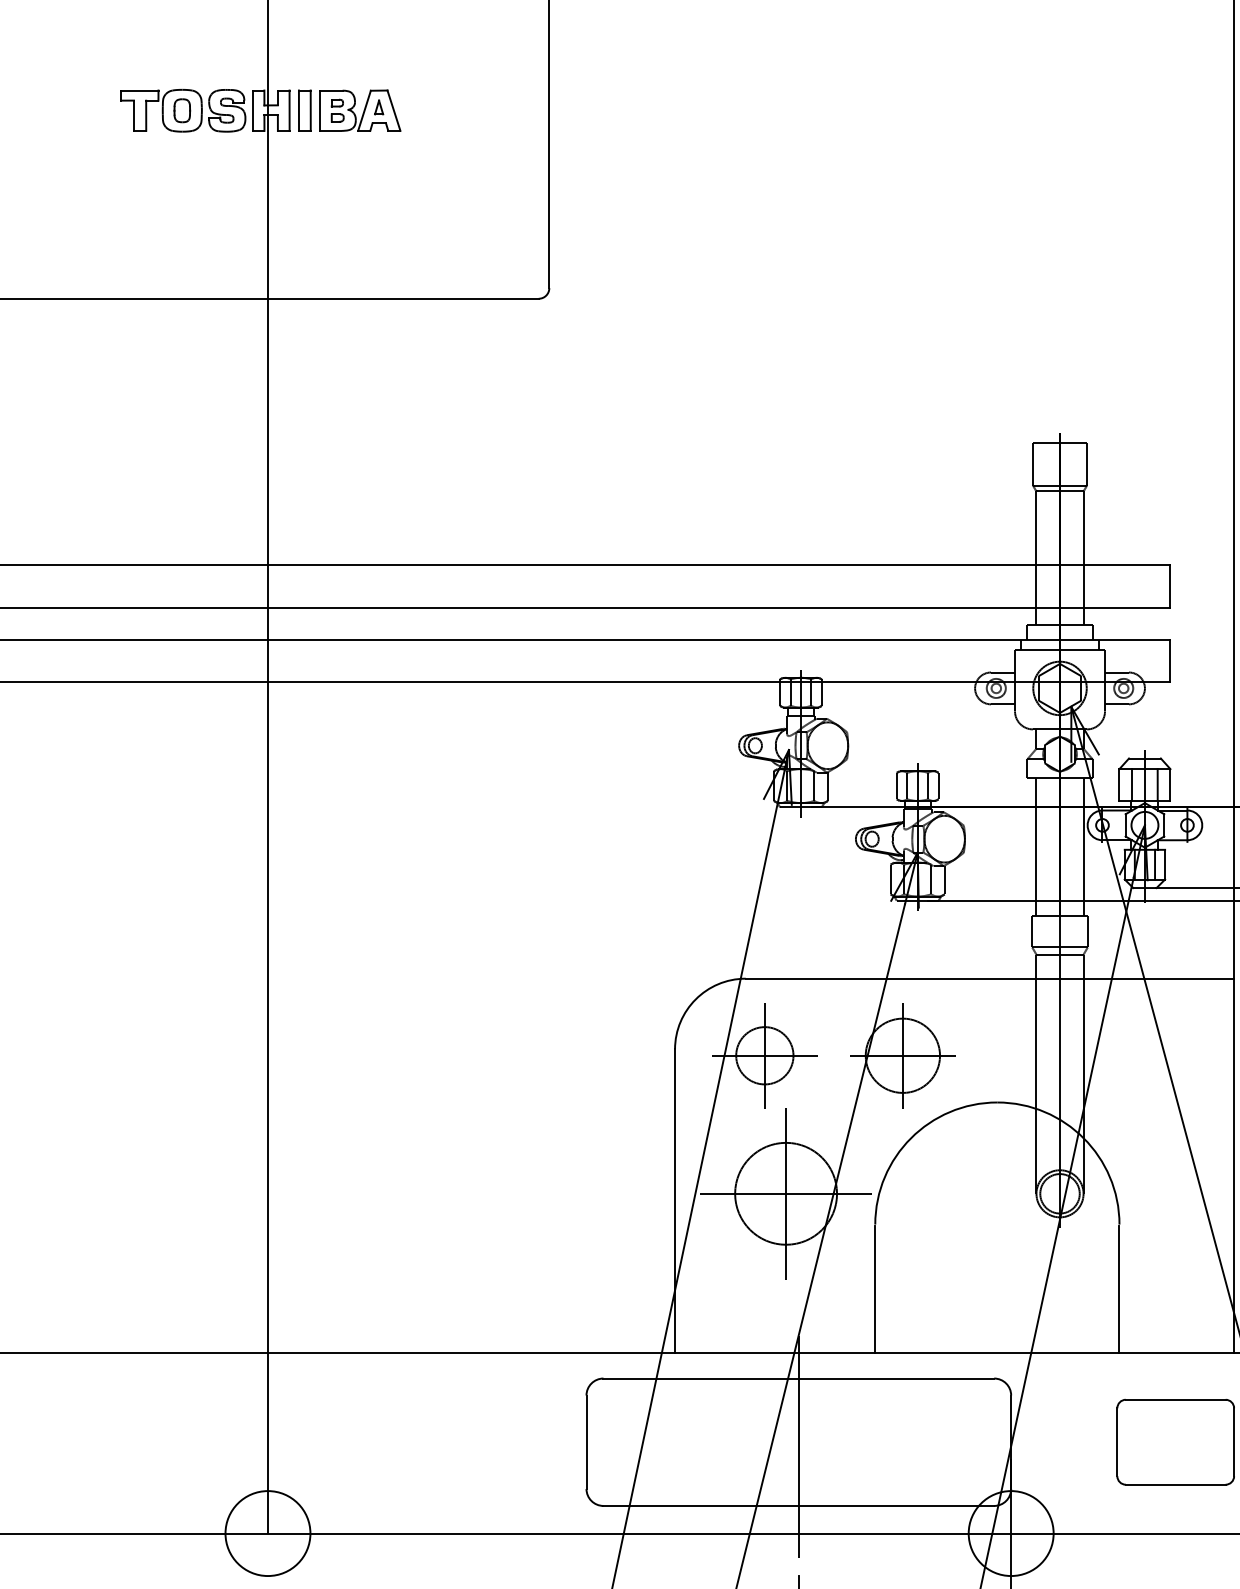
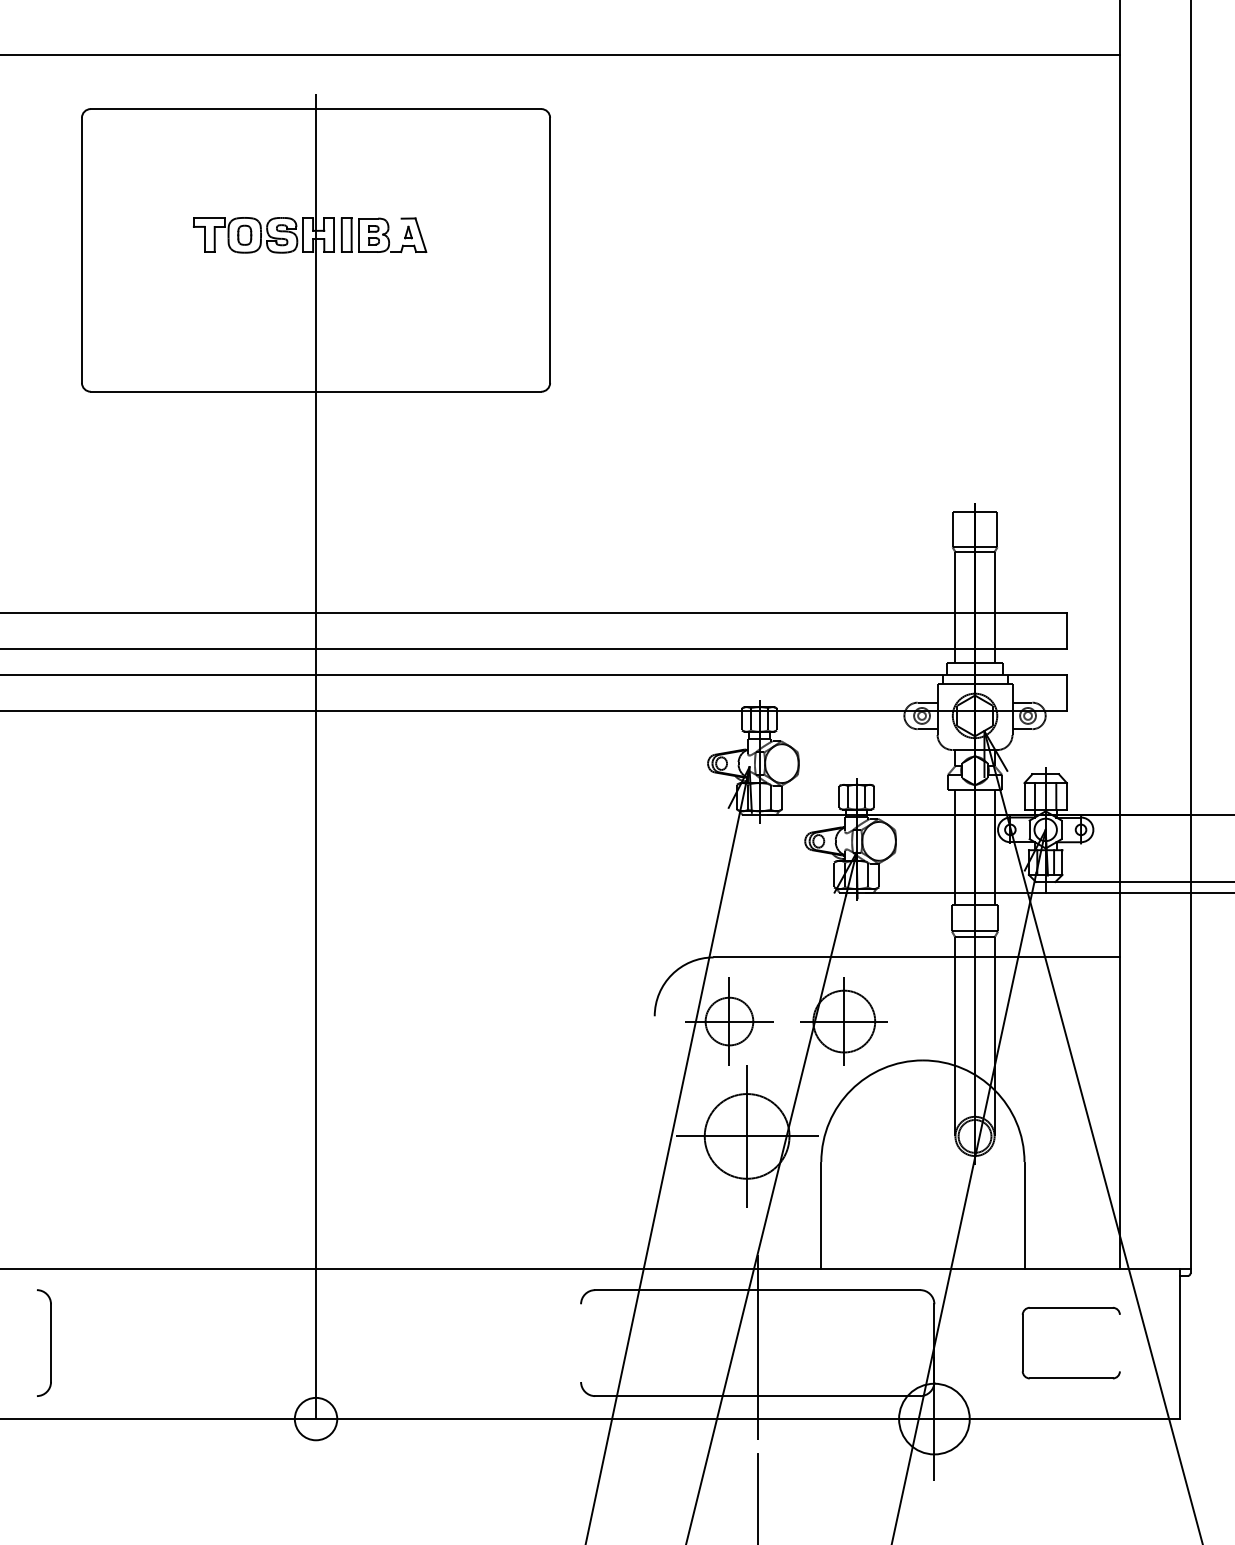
line: (364, 110) -> (396, 235), removed
line: (674, 1201) -> (654, 1142), removed
line: (587, 1441) -> (581, 1342), removed
line: (1233, 1441) -> (1119, 1342), removed
circle: (267, 1532) -> (315, 1418), size x0.6

